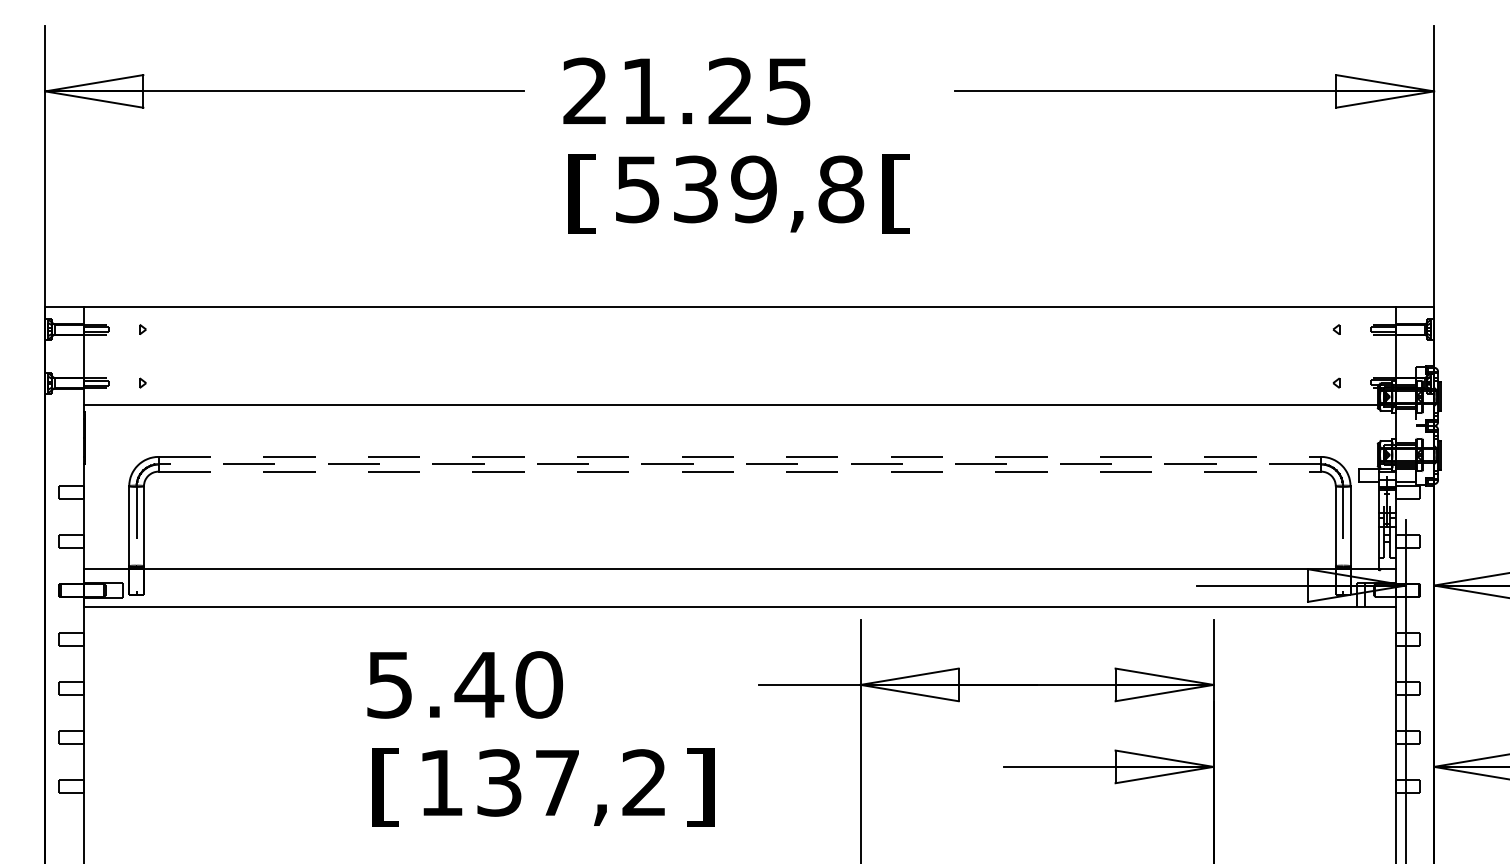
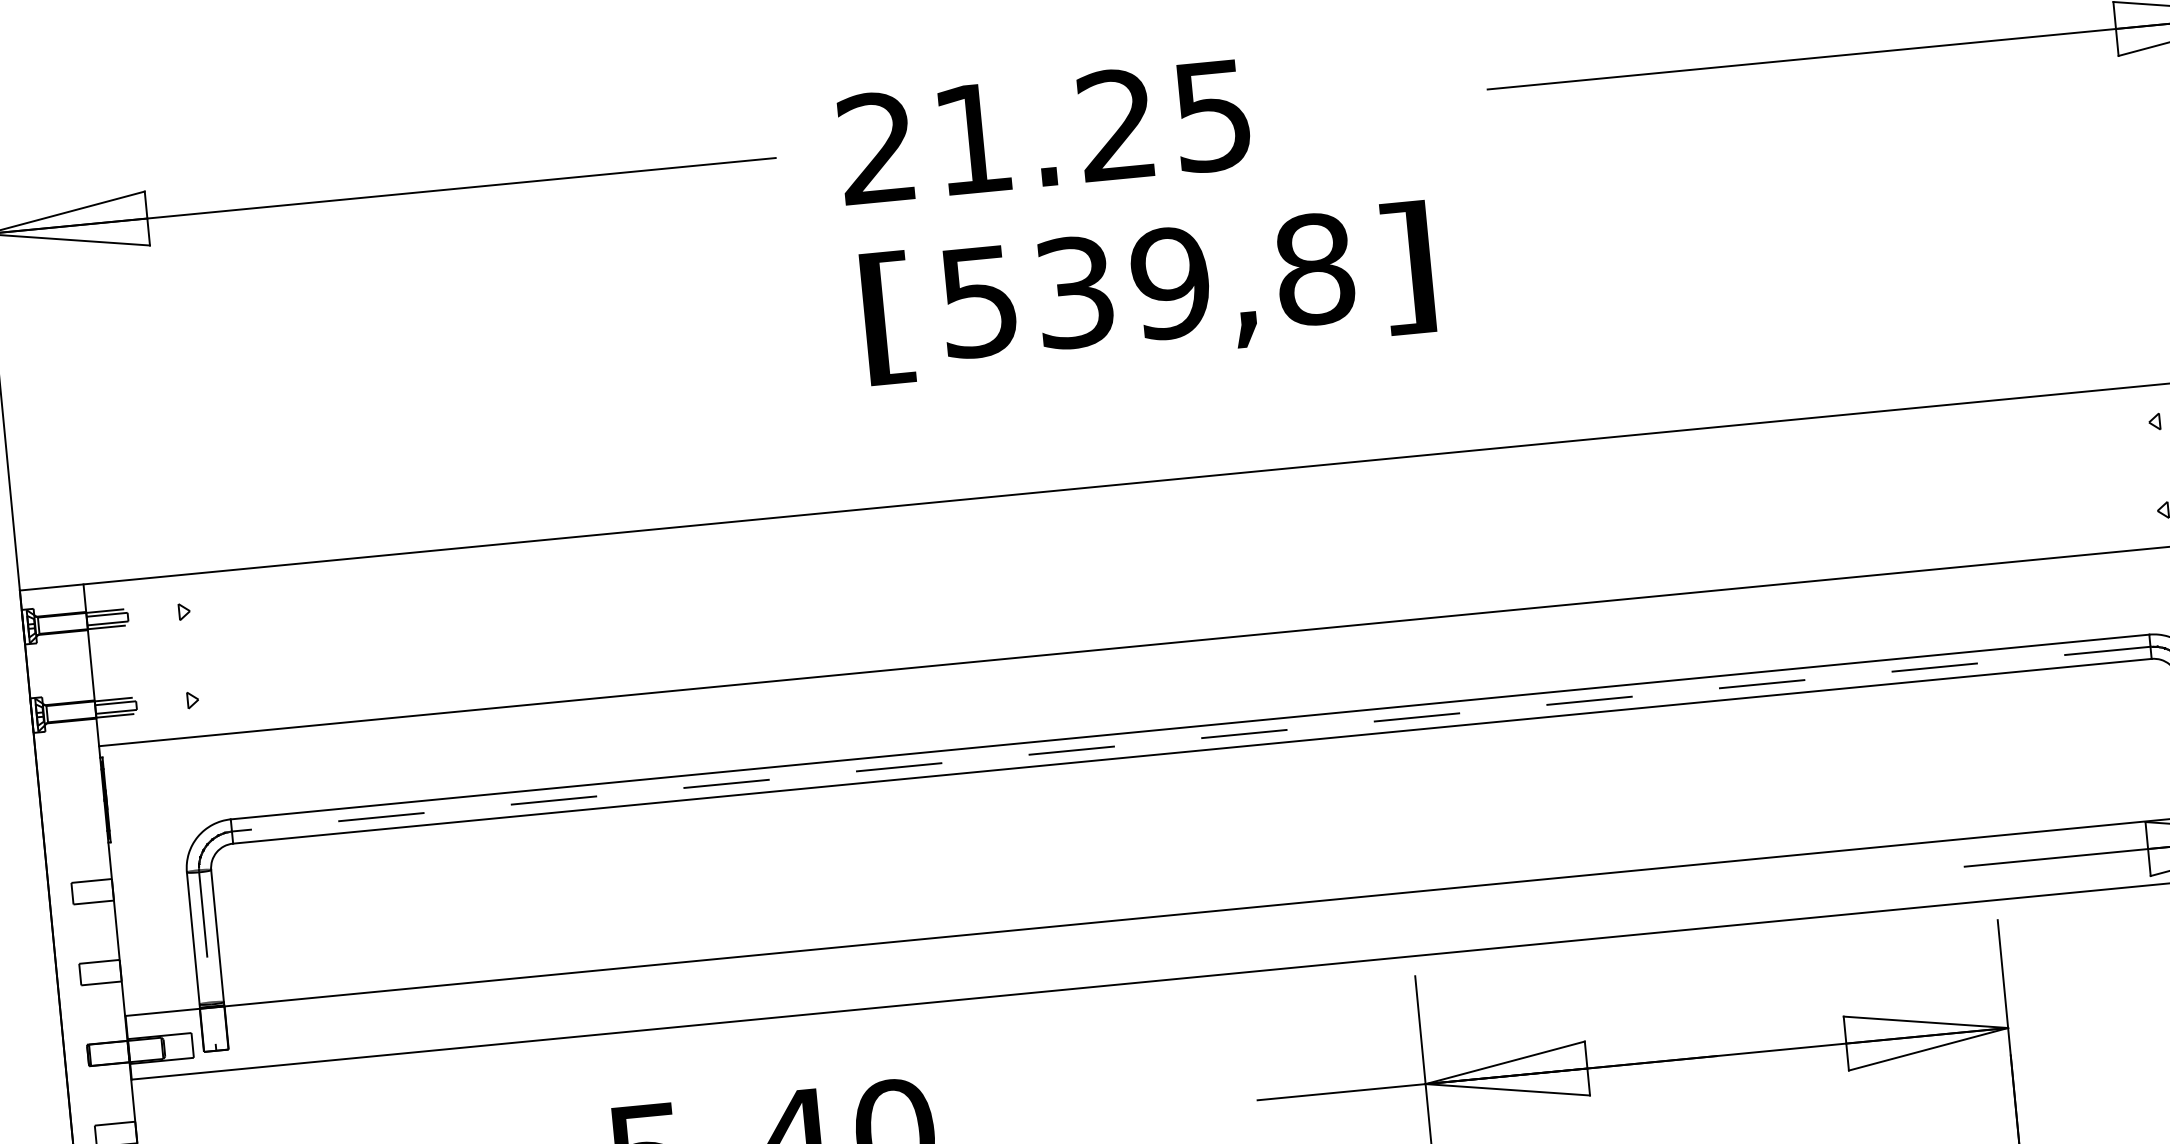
text: (896, 193) -> (1406, 267), [ -> ]
line: (740, 456) -> (1190, 726), dashed -> solid
line: (740, 471) -> (1193, 750), dashed -> solid

